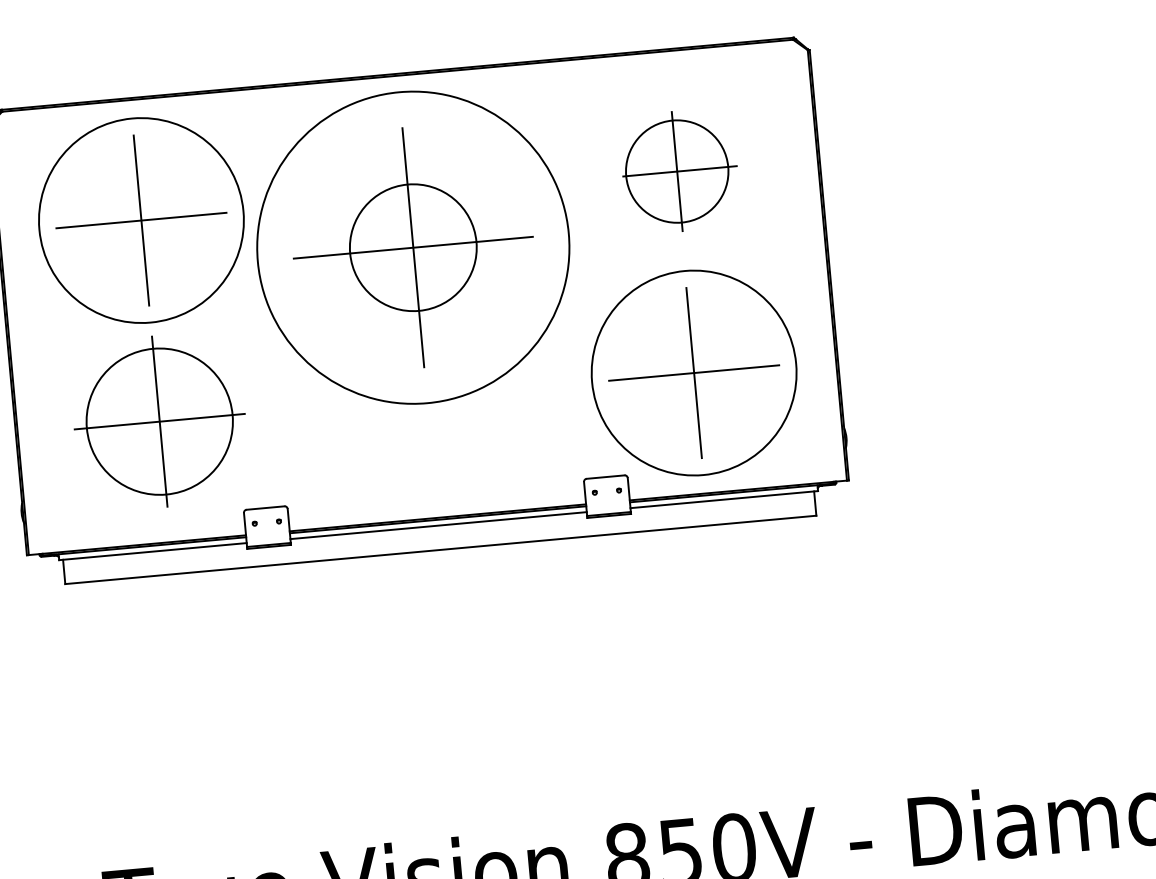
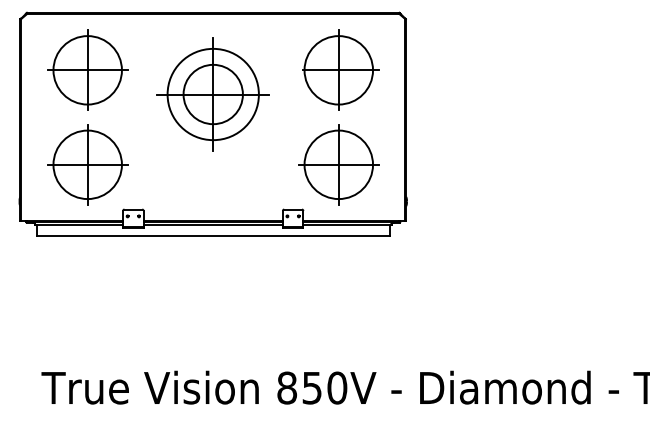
part: (679, 169) -> (340, 69), size x1.43
circle: (141, 220) -> (87, 70), size x0.71
circle: (411, 247) -> (212, 94), size x0.62
circle: (693, 372) -> (338, 164), size x0.71

